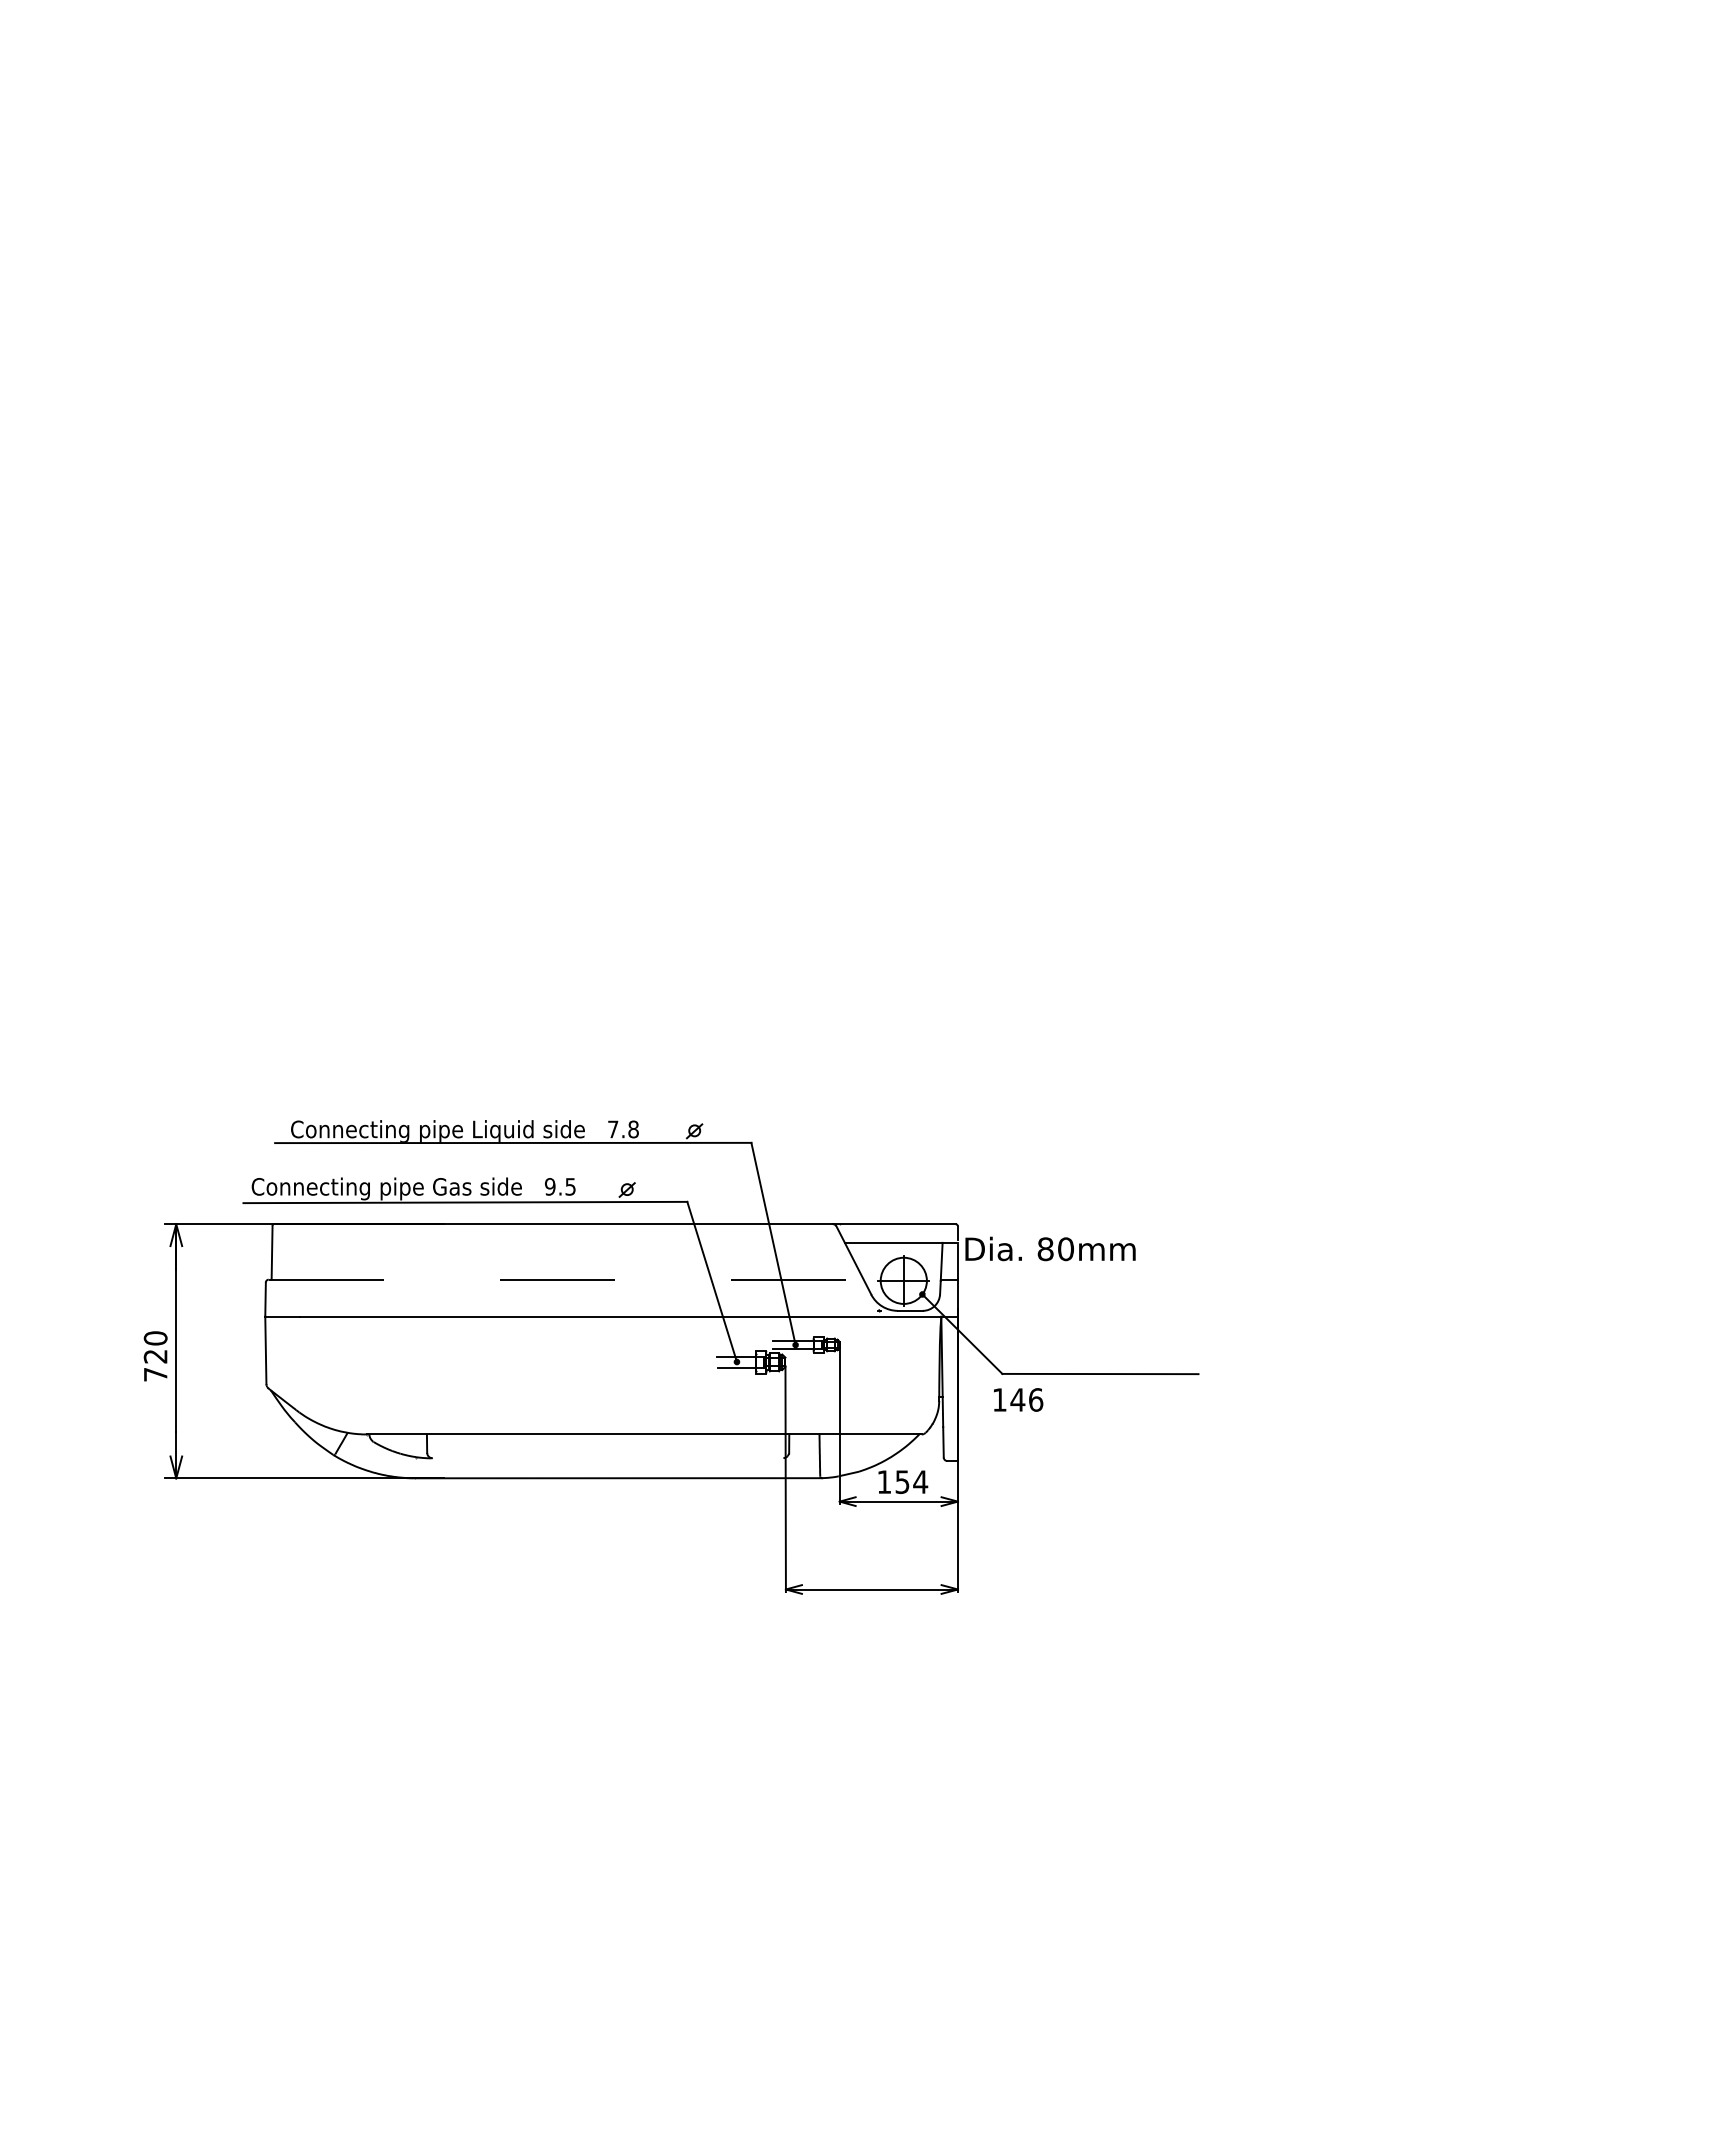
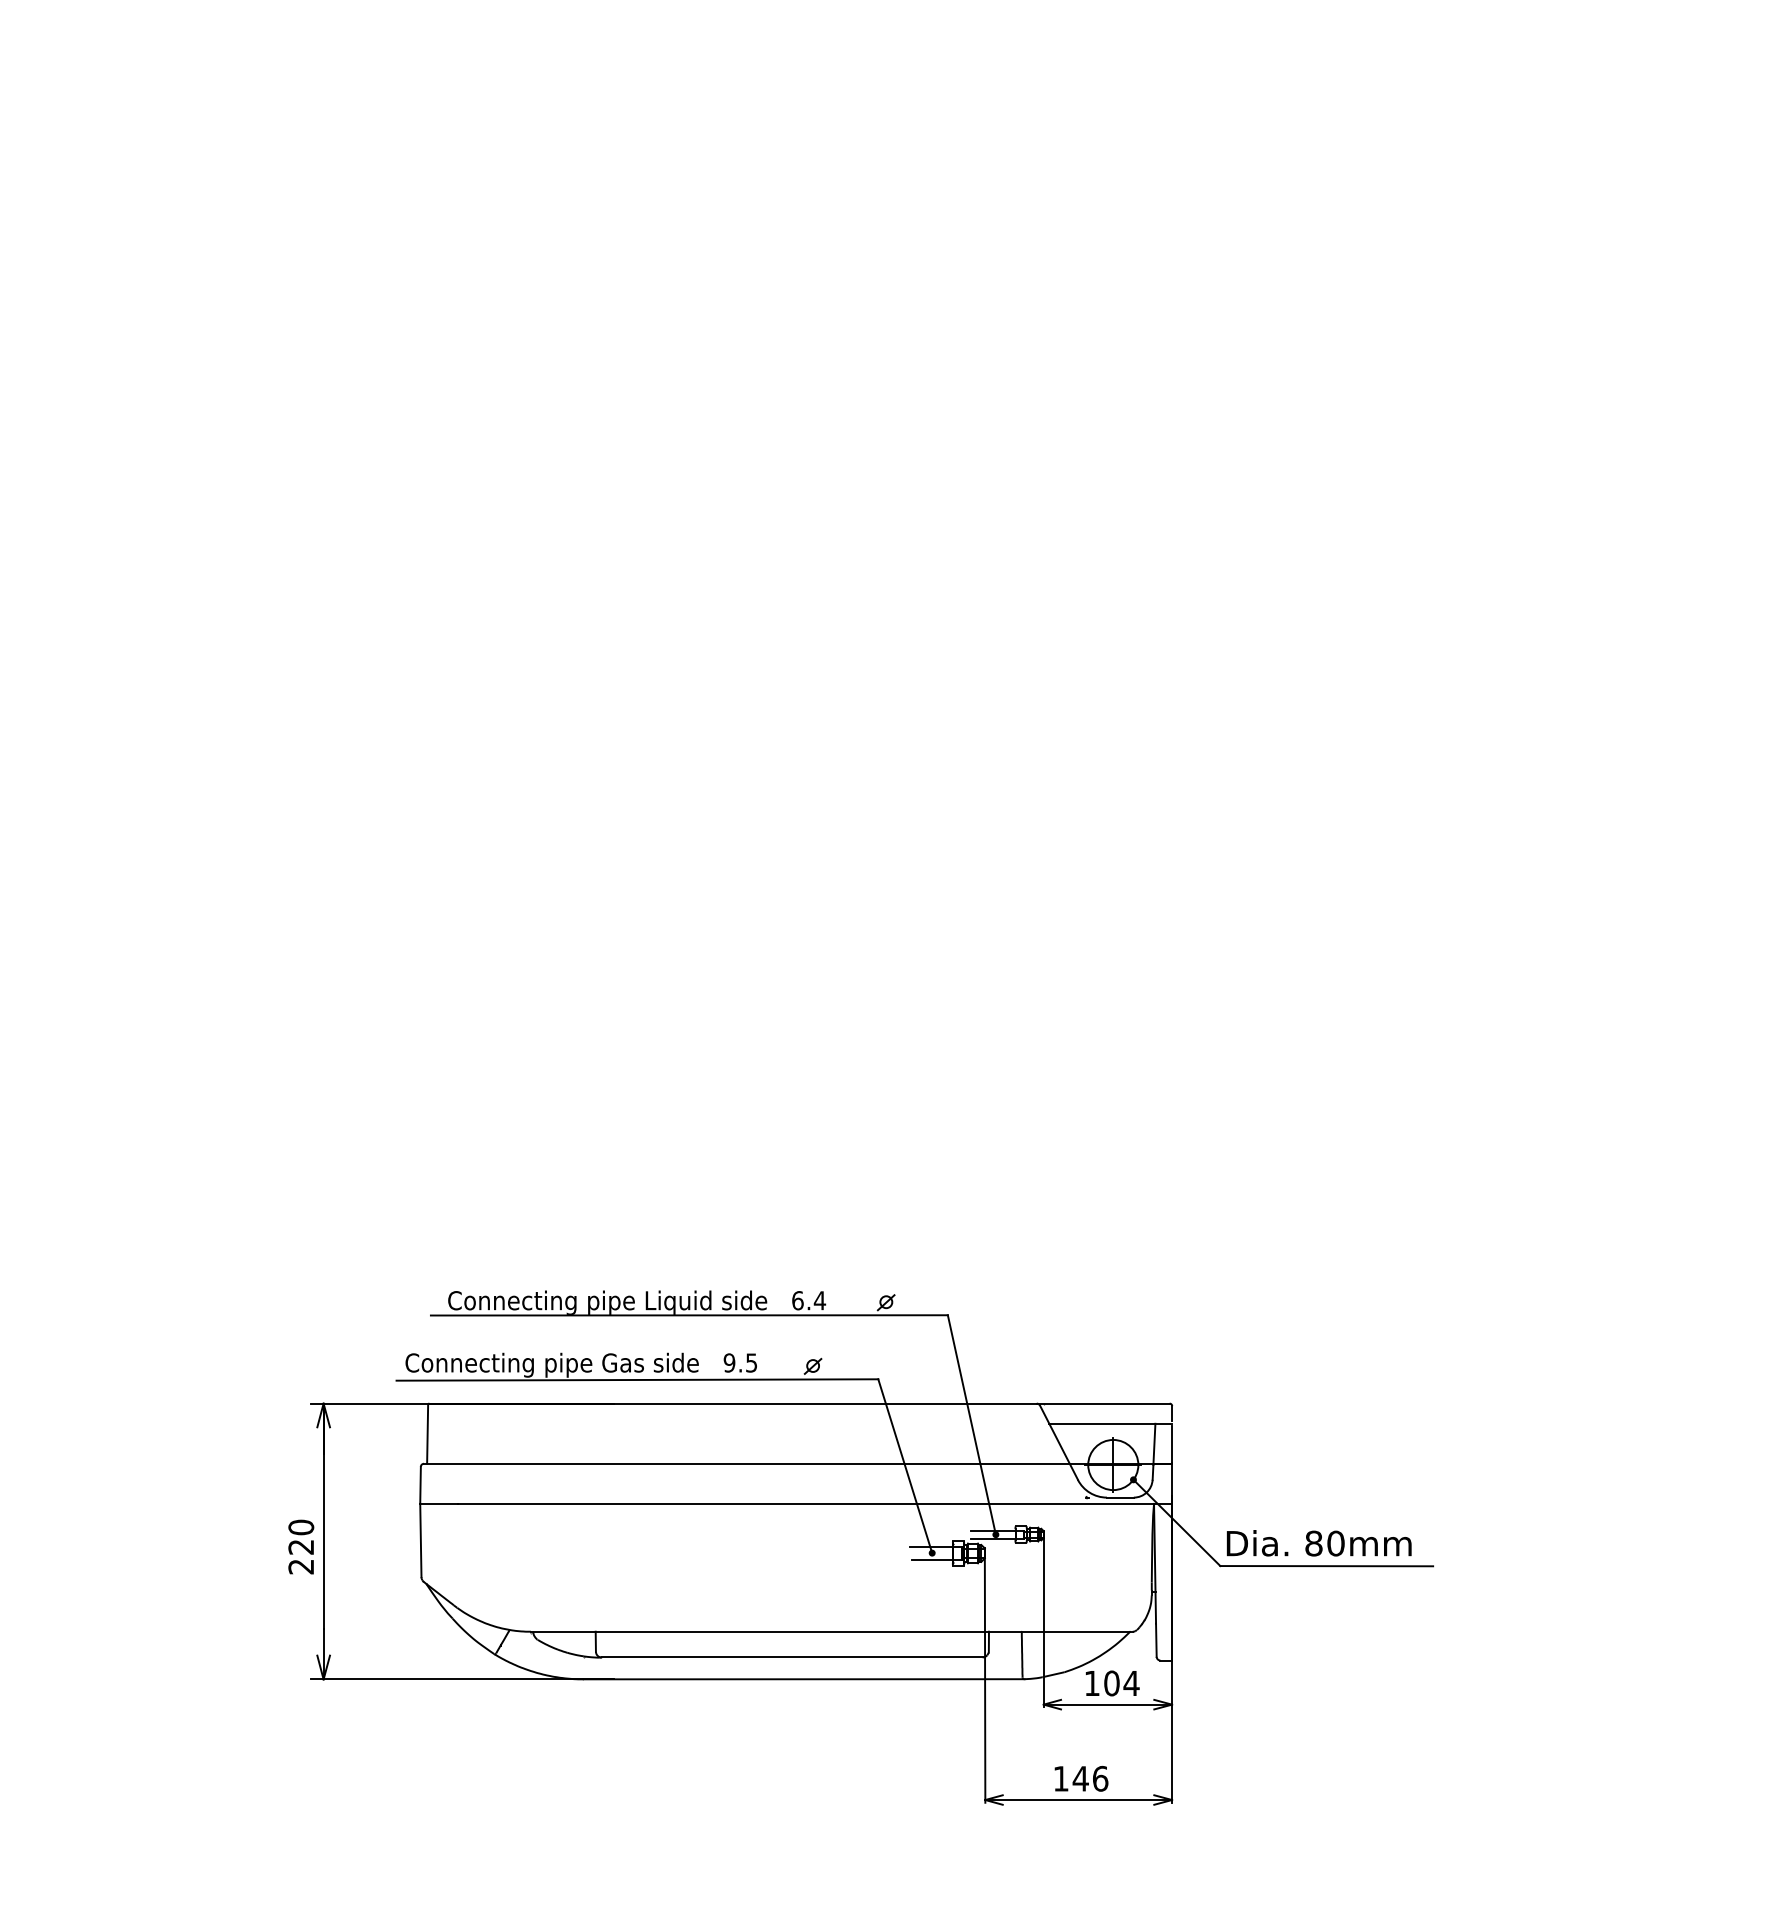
text: (623, 1129) -> (809, 1300), 7.8 -> 6.4
text: (1050, 1248) -> (1319, 1542), moved
line: (613, 1279) -> (798, 1463), dashed -> solid
text: (155, 1374) -> (301, 1566), 720 -> 220
text: (1018, 1399) -> (1081, 1778), moved
line: (607, 1458) -> (791, 1657), added
text: (902, 1481) -> (1111, 1682), 154 -> 104

